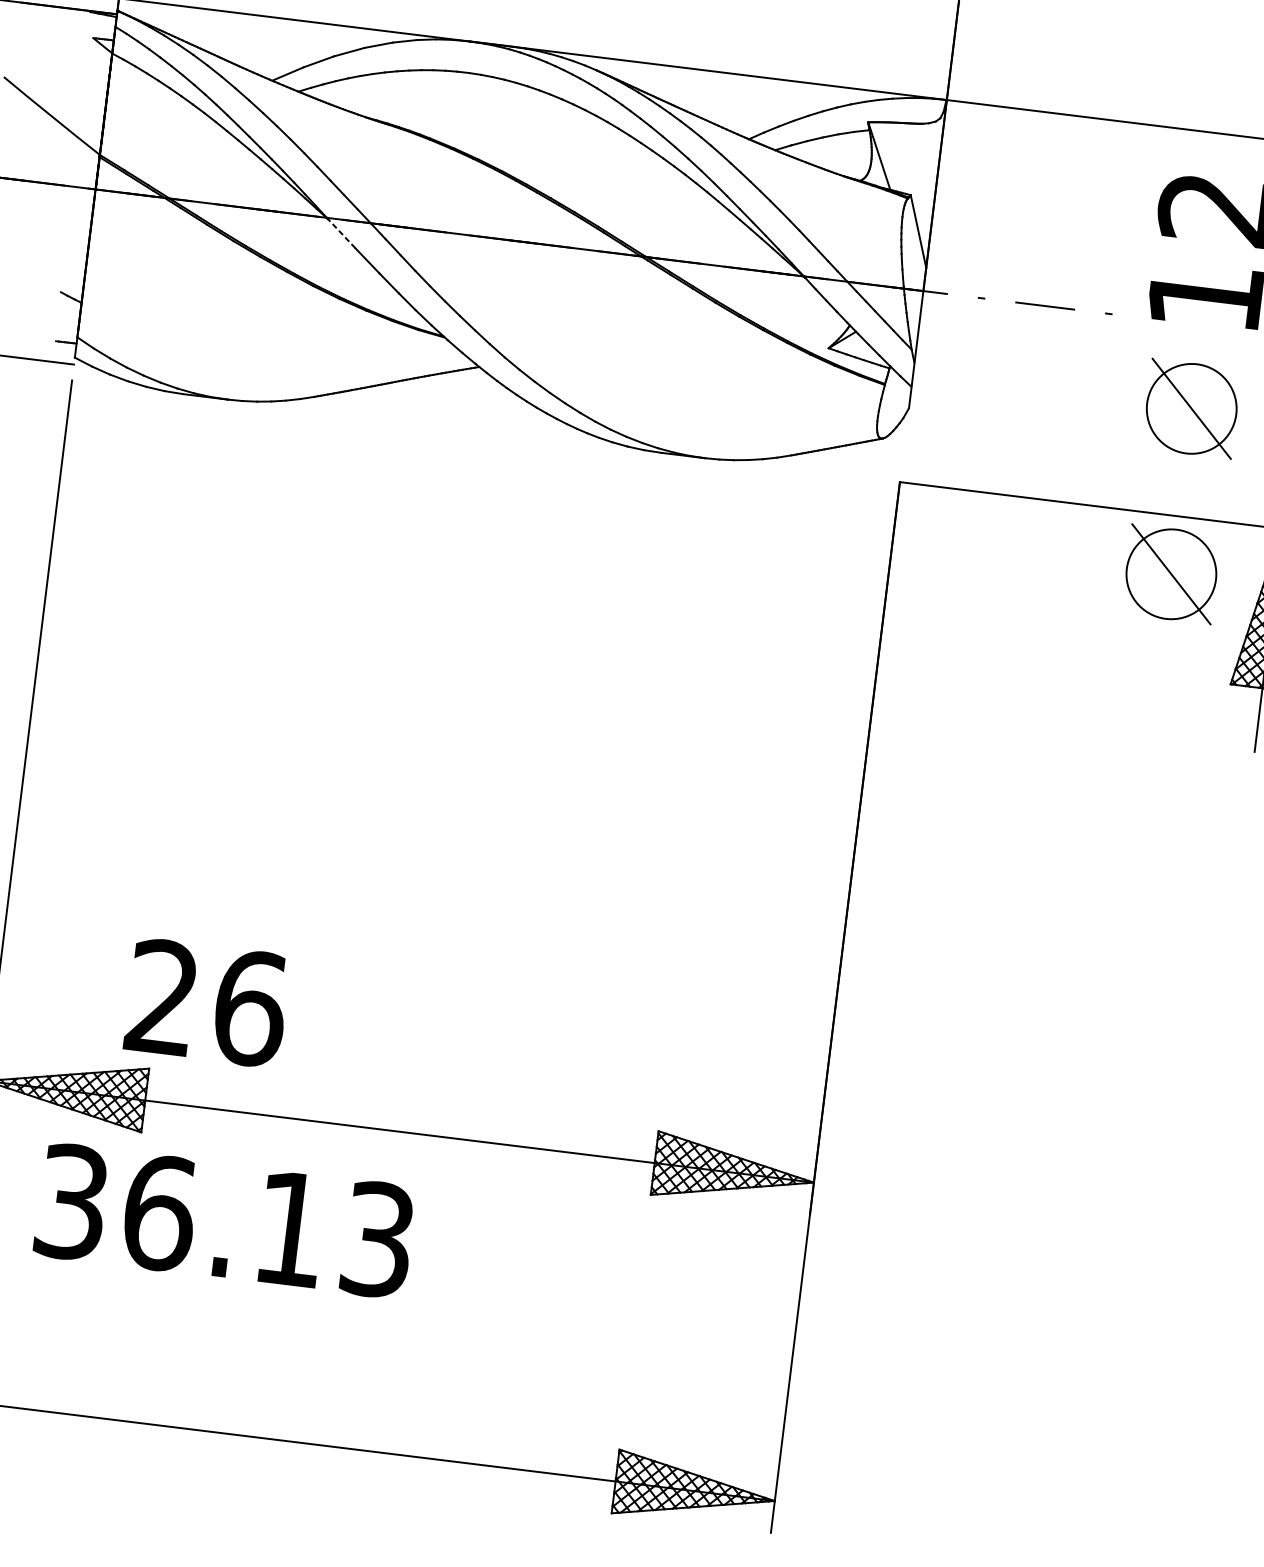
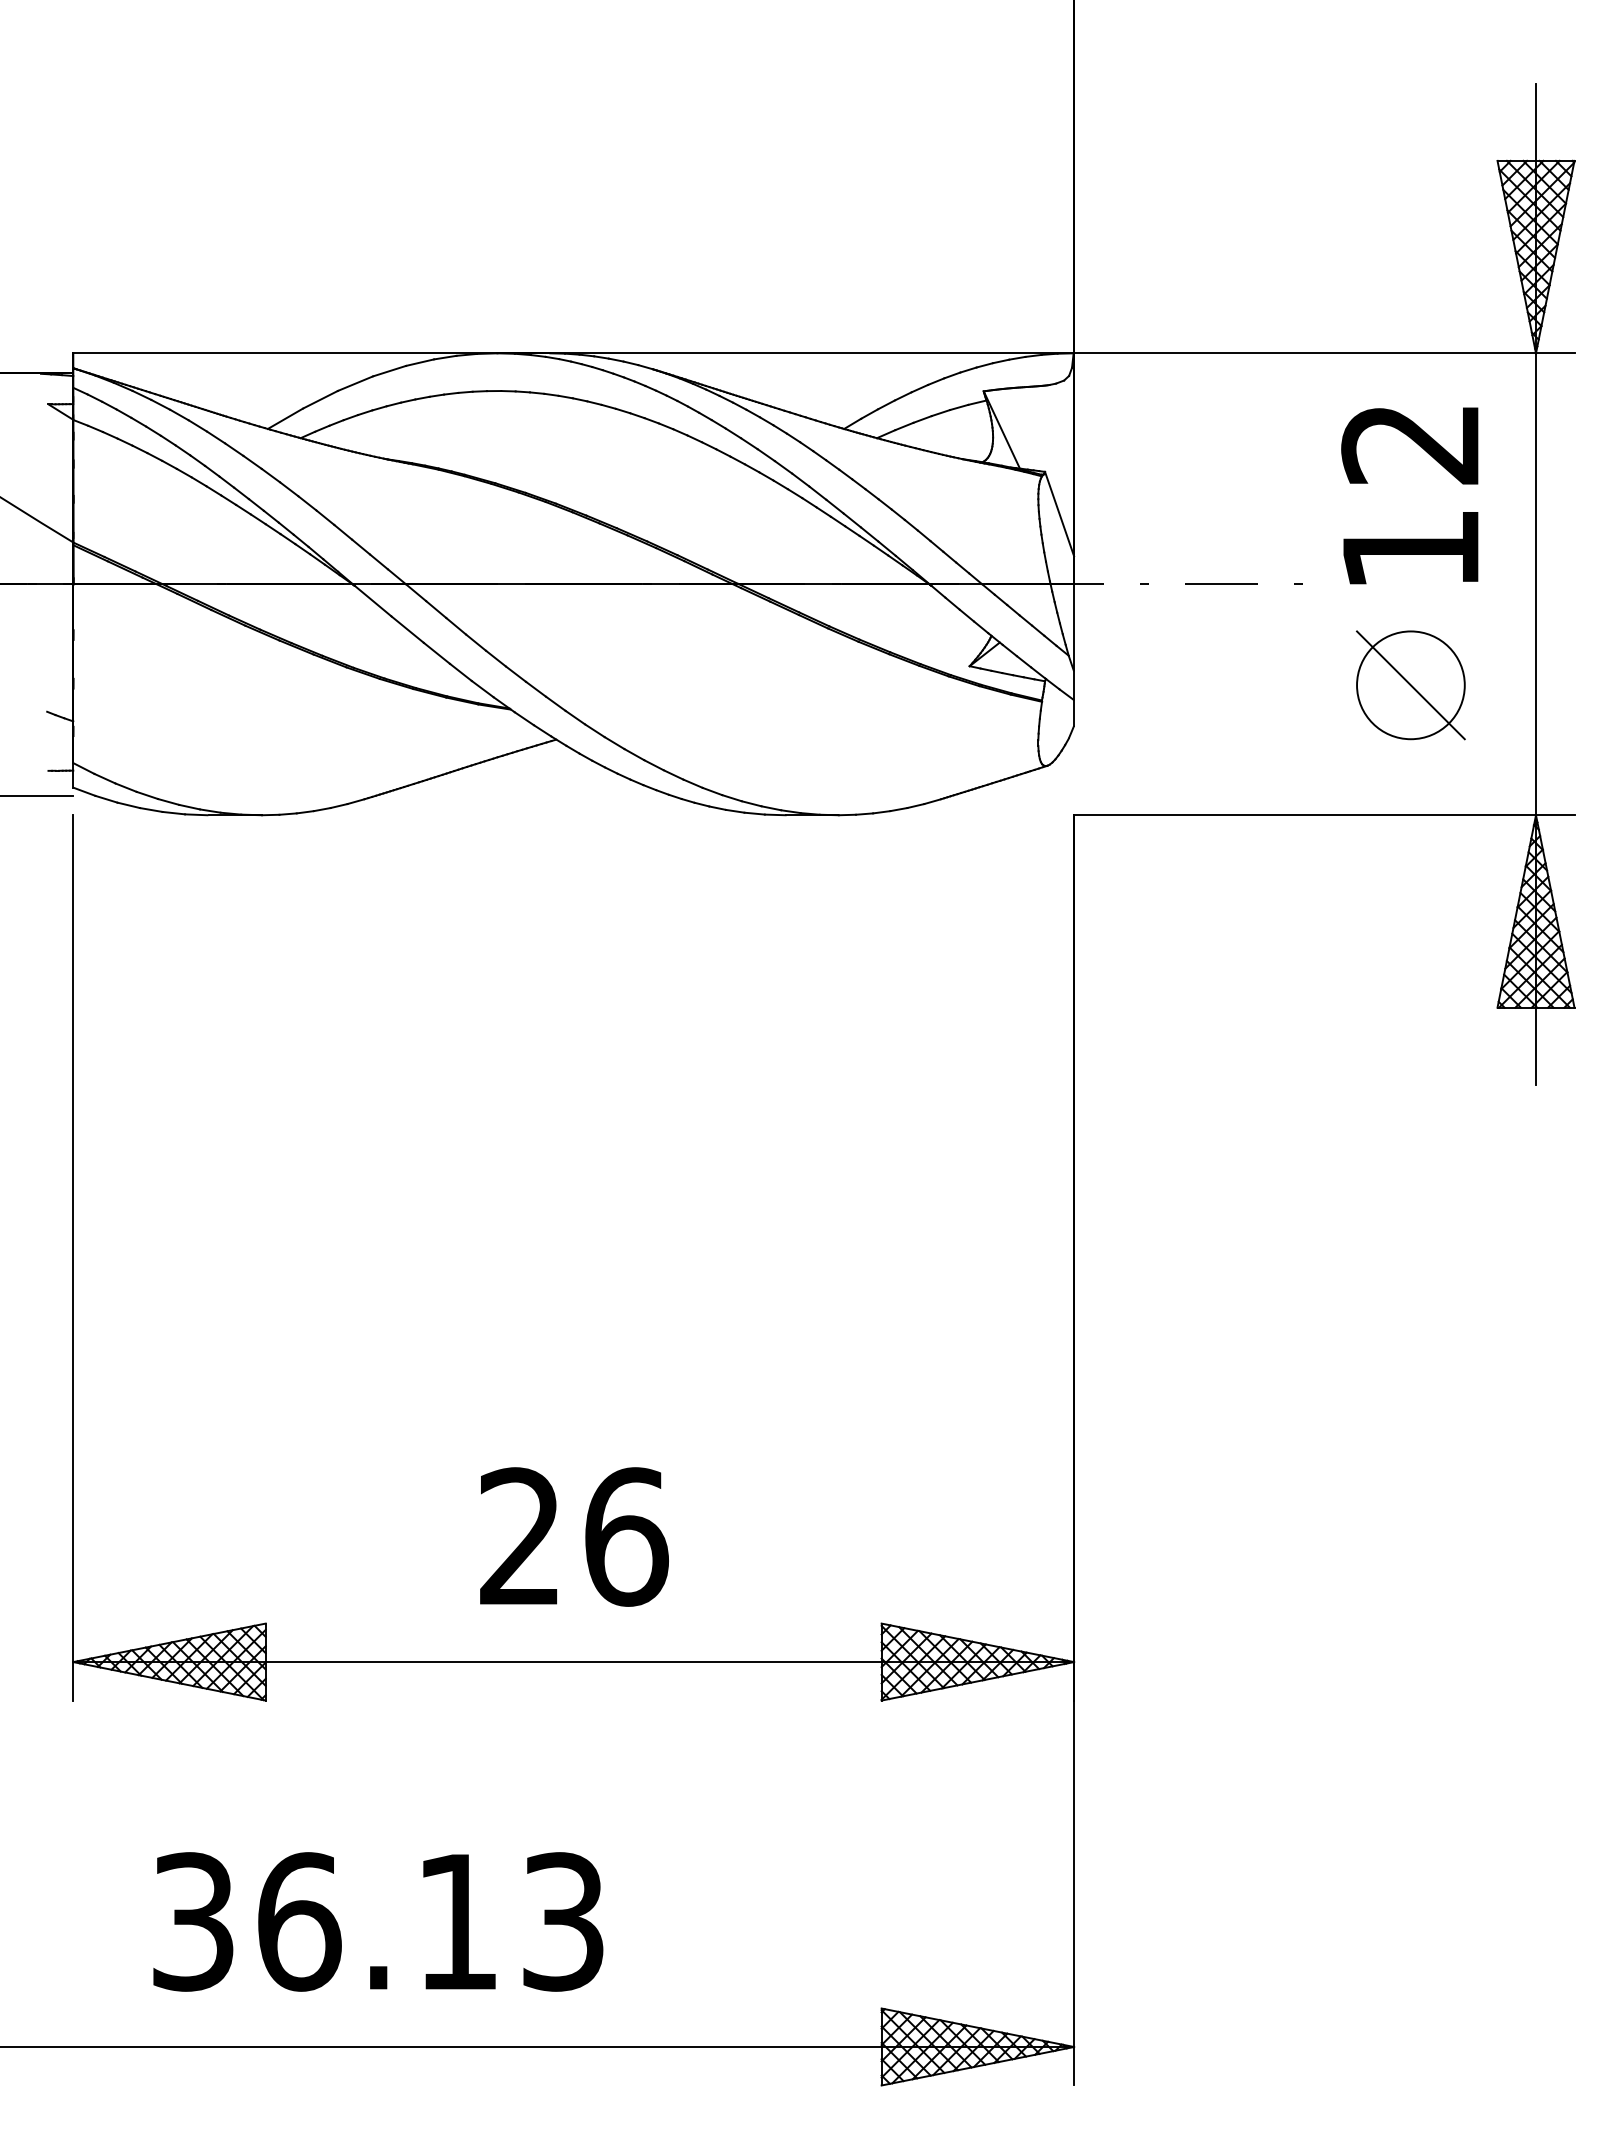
line: (341, 233) -> (372, 600), dashed -> solid
part: (1171, 574) -> (1410, 885), removed
text: (207, 1002) -> (574, 1536), moved
text: (225, 1220) -> (378, 1921), moved

